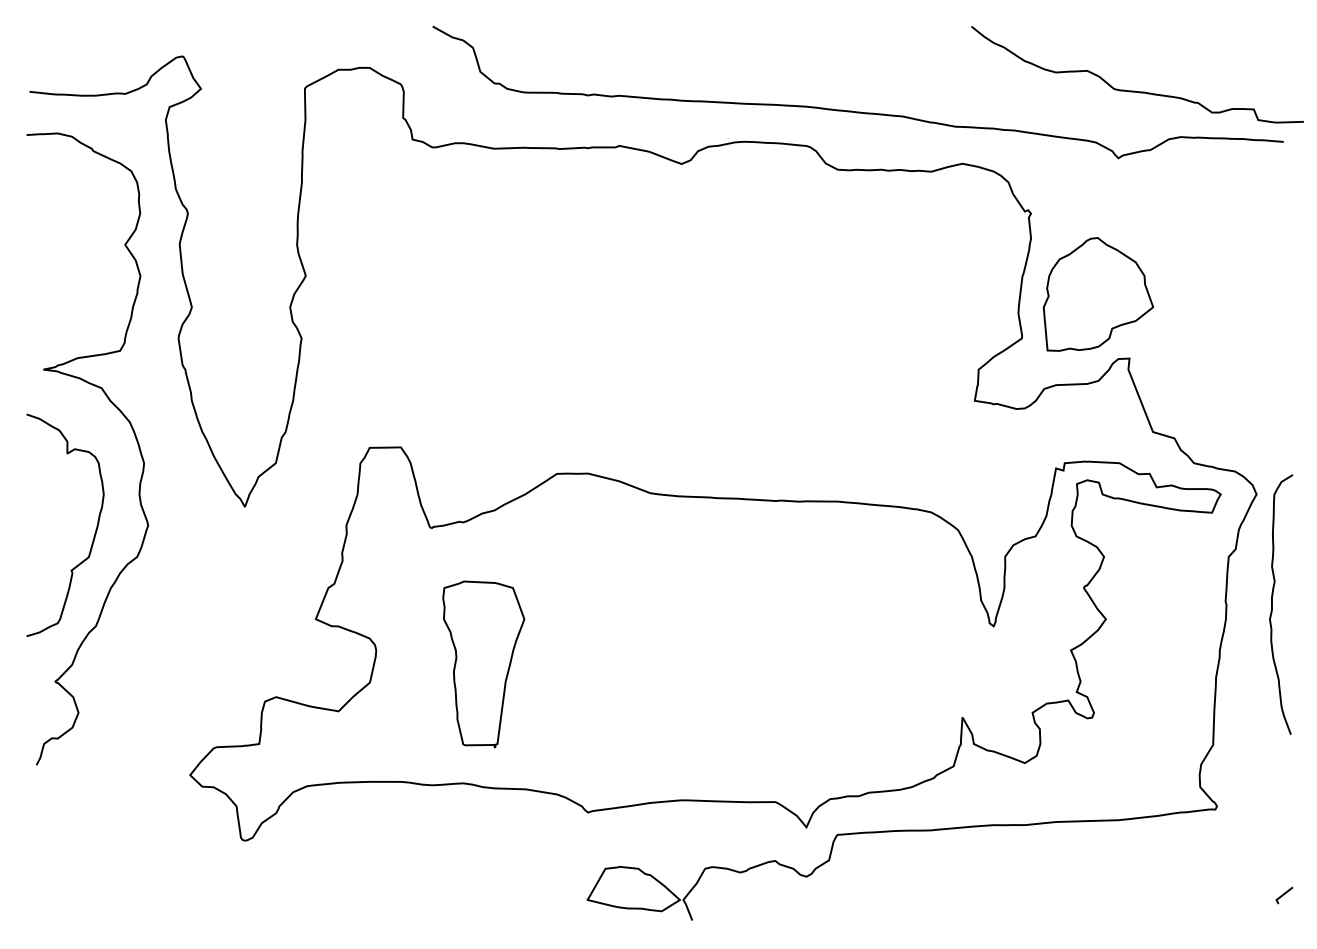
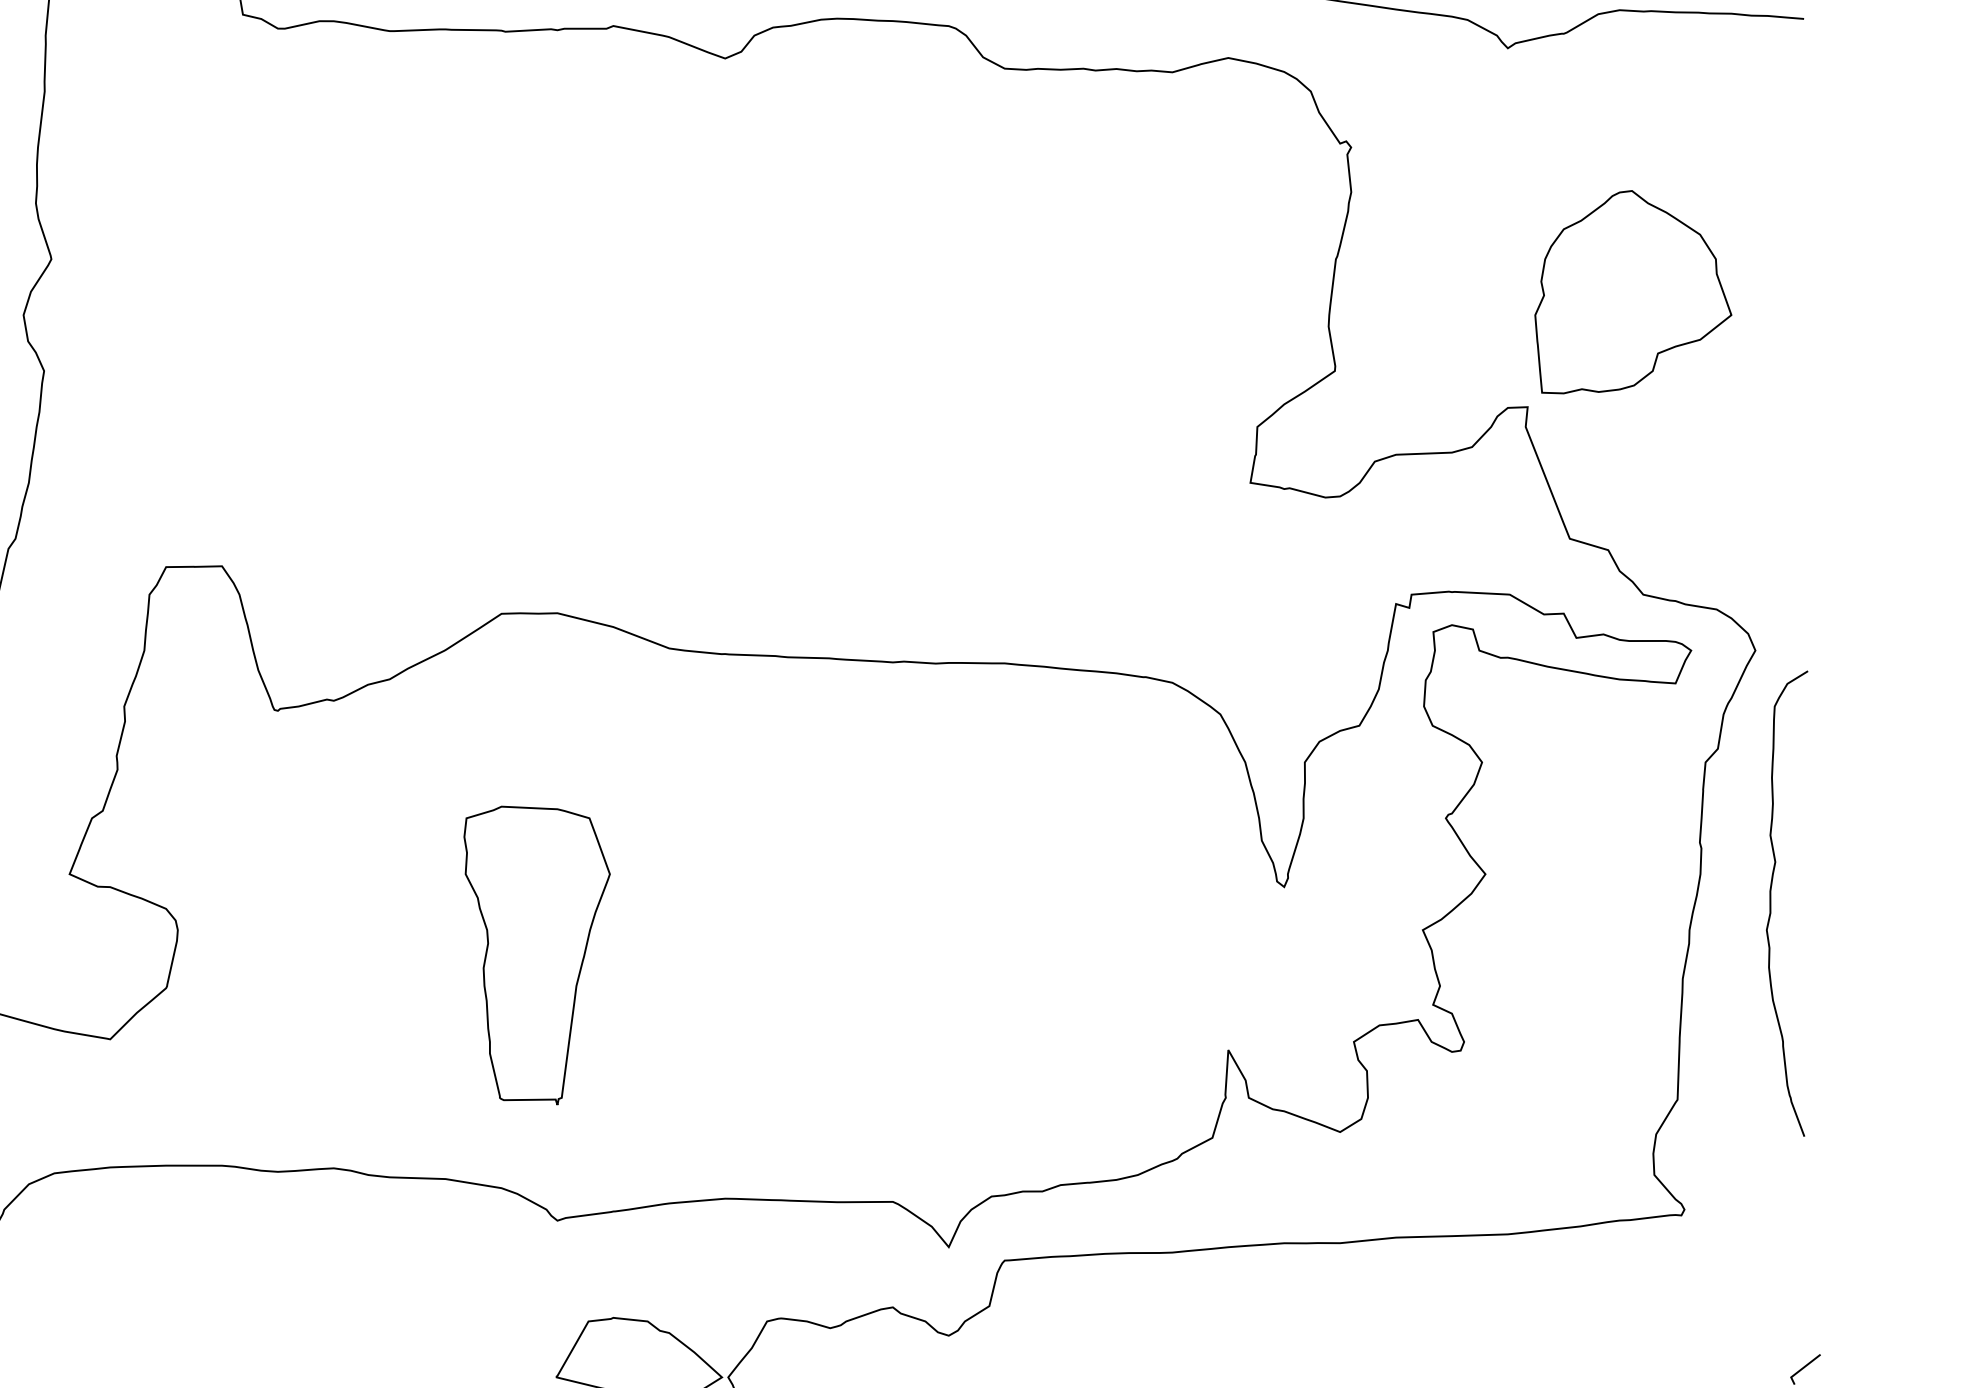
part: (1098, 294) -> (1633, 292), moved
curve: (1272, 604) -> (1771, 903), moved
part: (483, 664) -> (536, 955), moved

